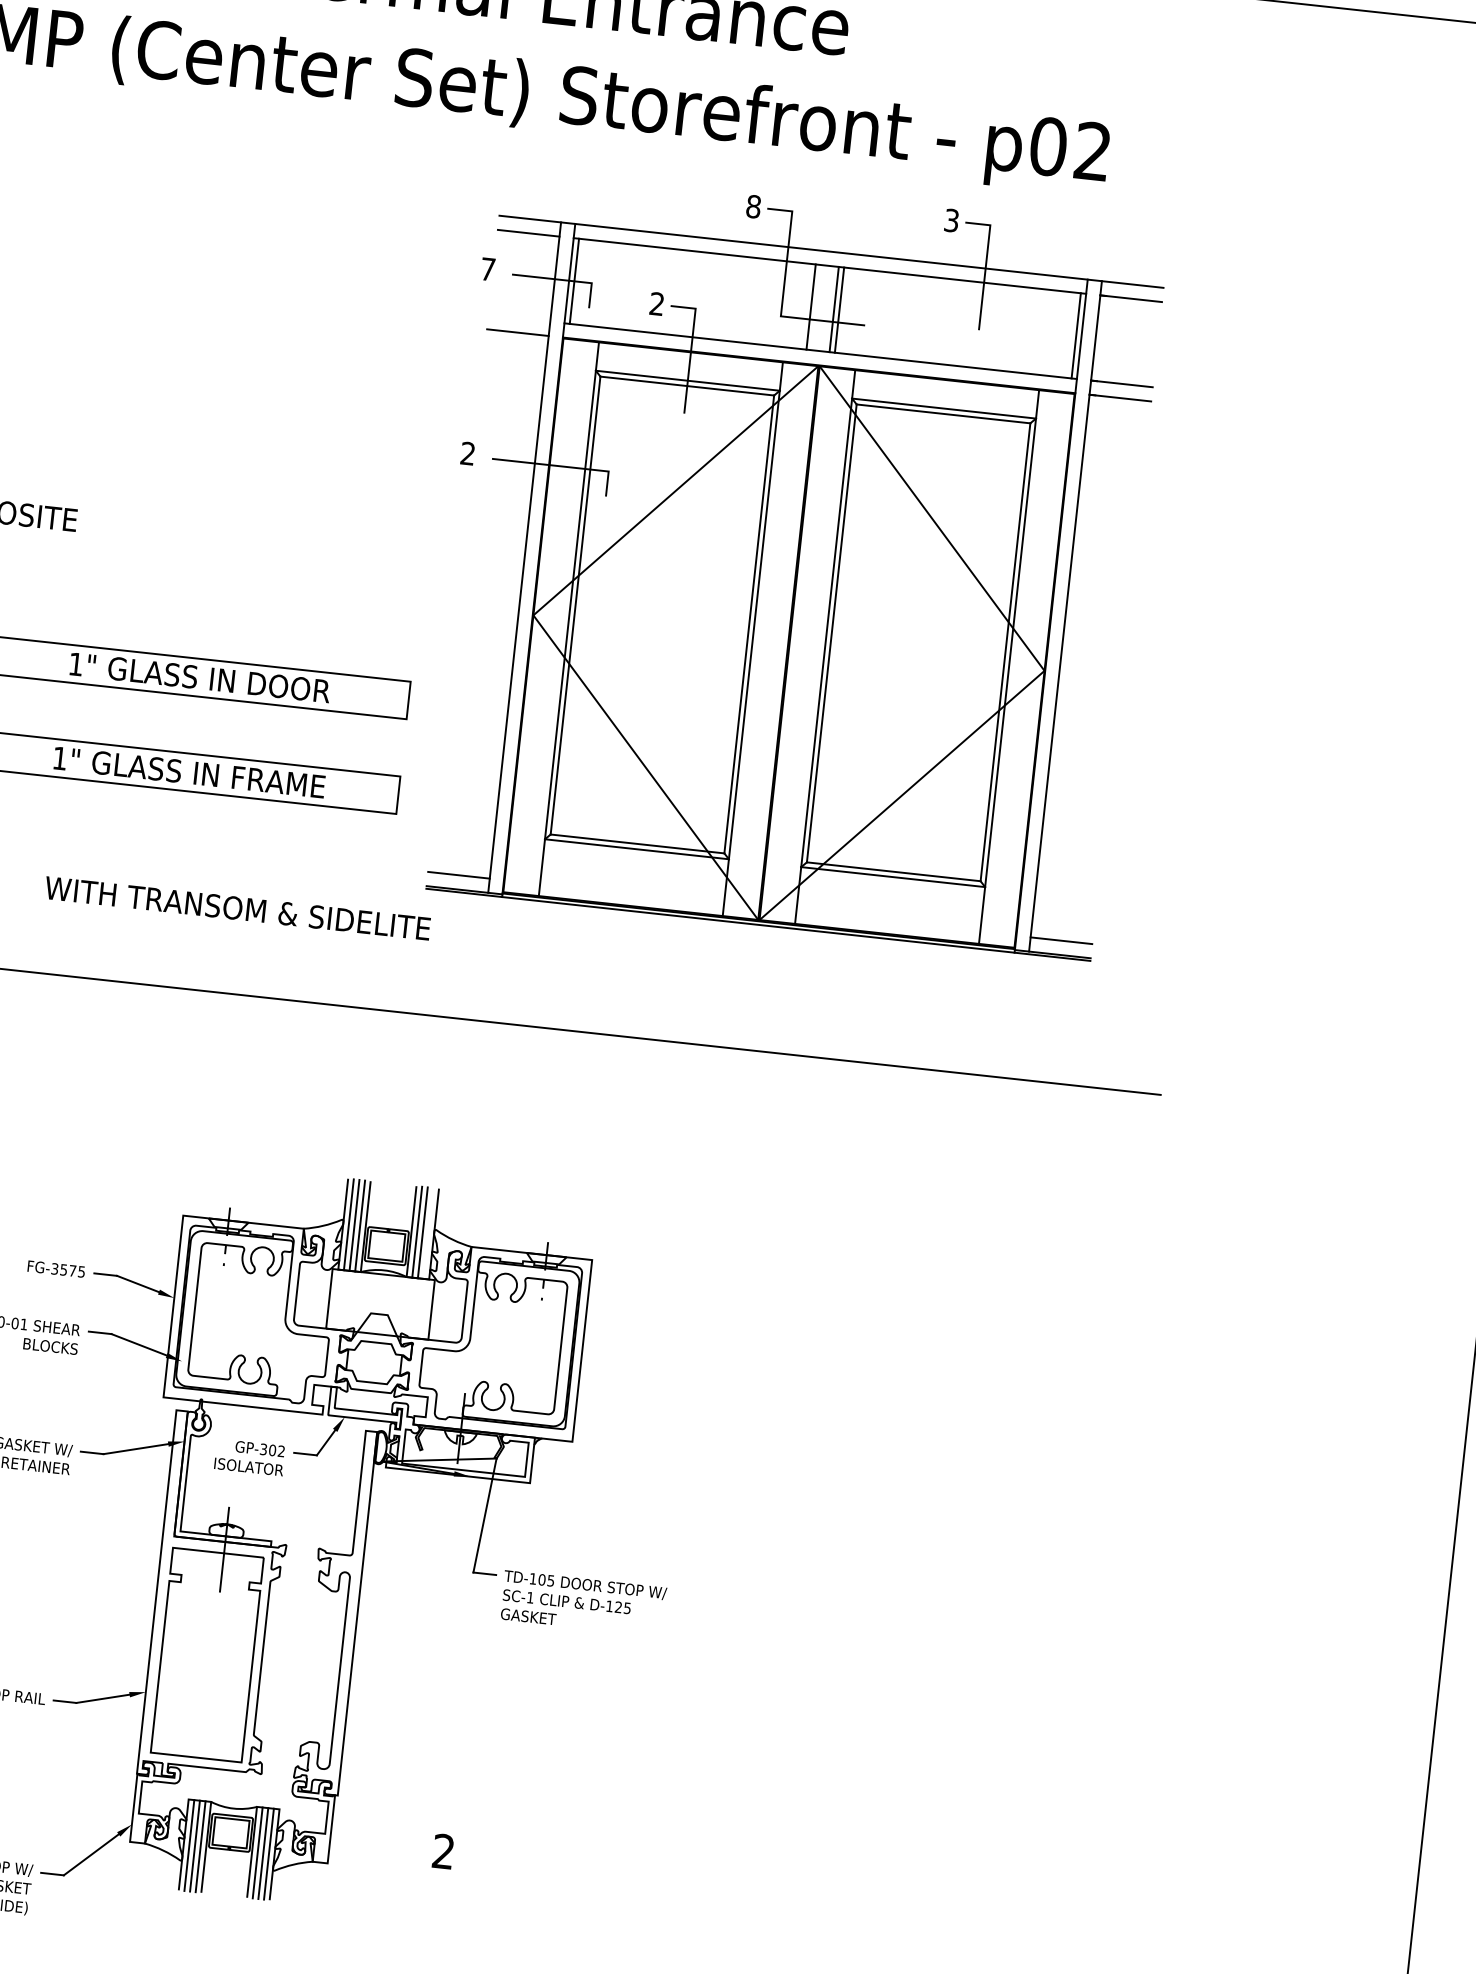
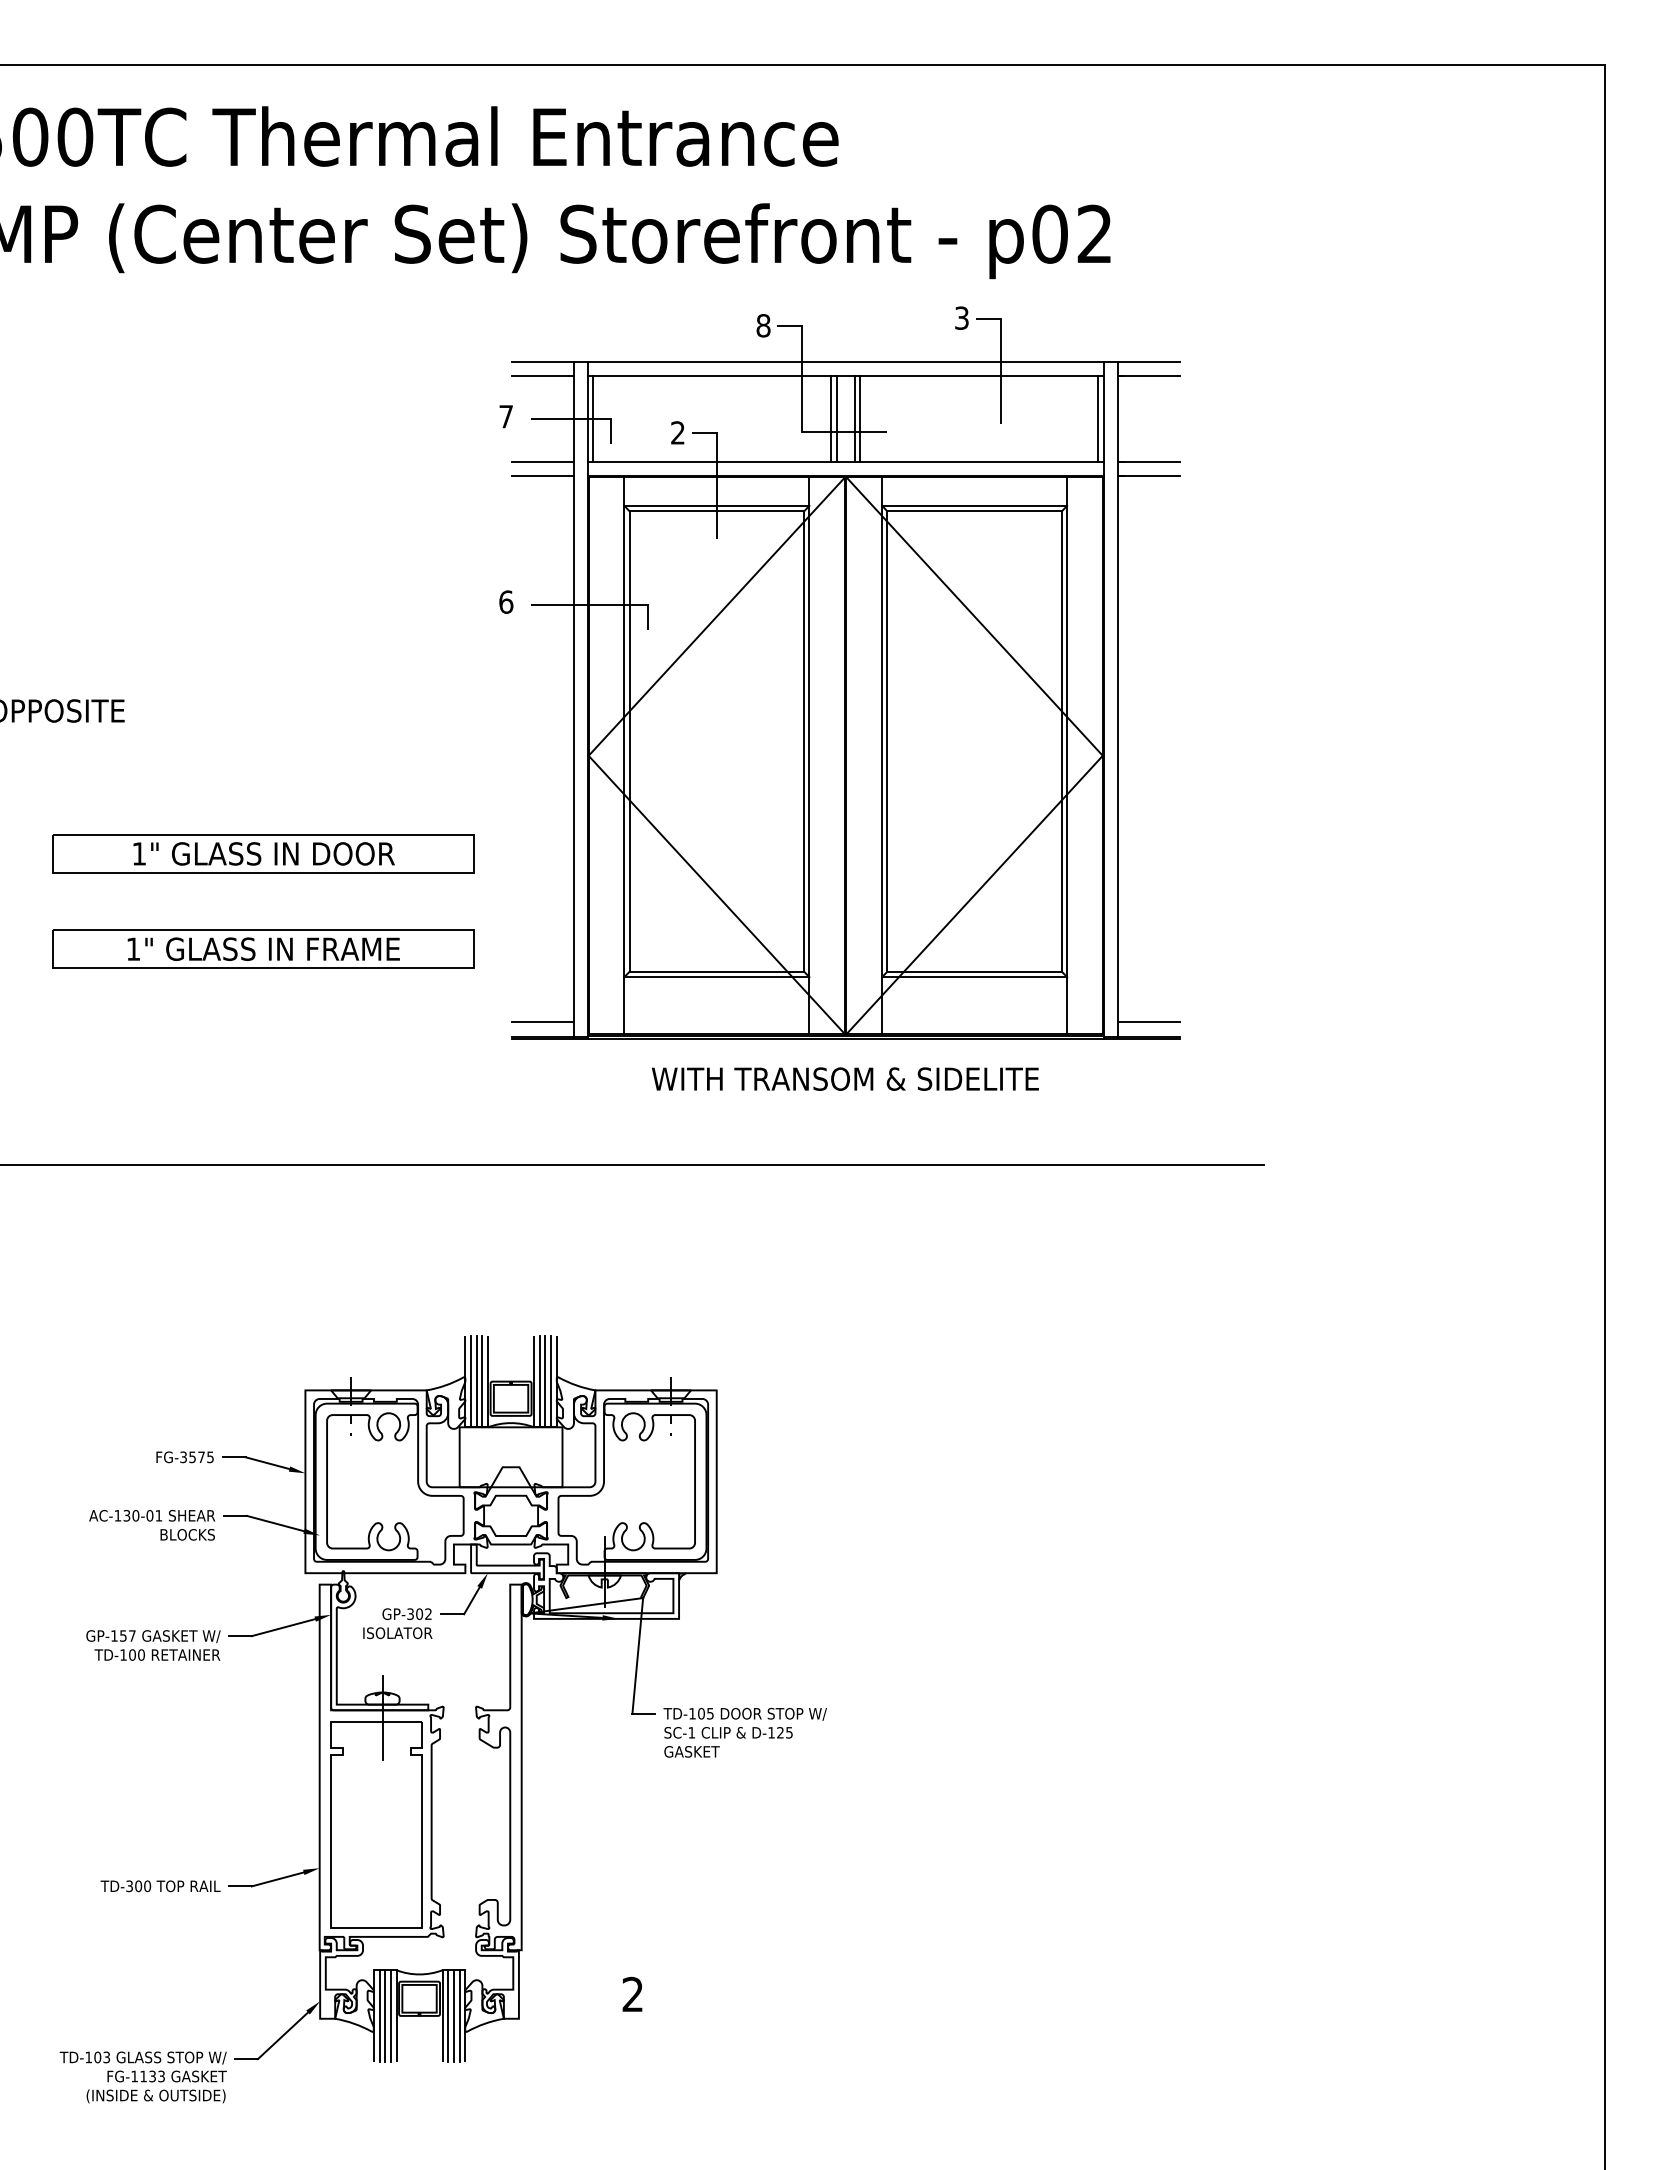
line: (816, 307) -> (836, 419), added
line: (519, 318) -> (542, 462), added
text: (468, 453) -> (506, 601), 2 -> 6
text: (237, 907) -> (845, 1078), moved
line: (428, 1233) -> (551, 1381), added

